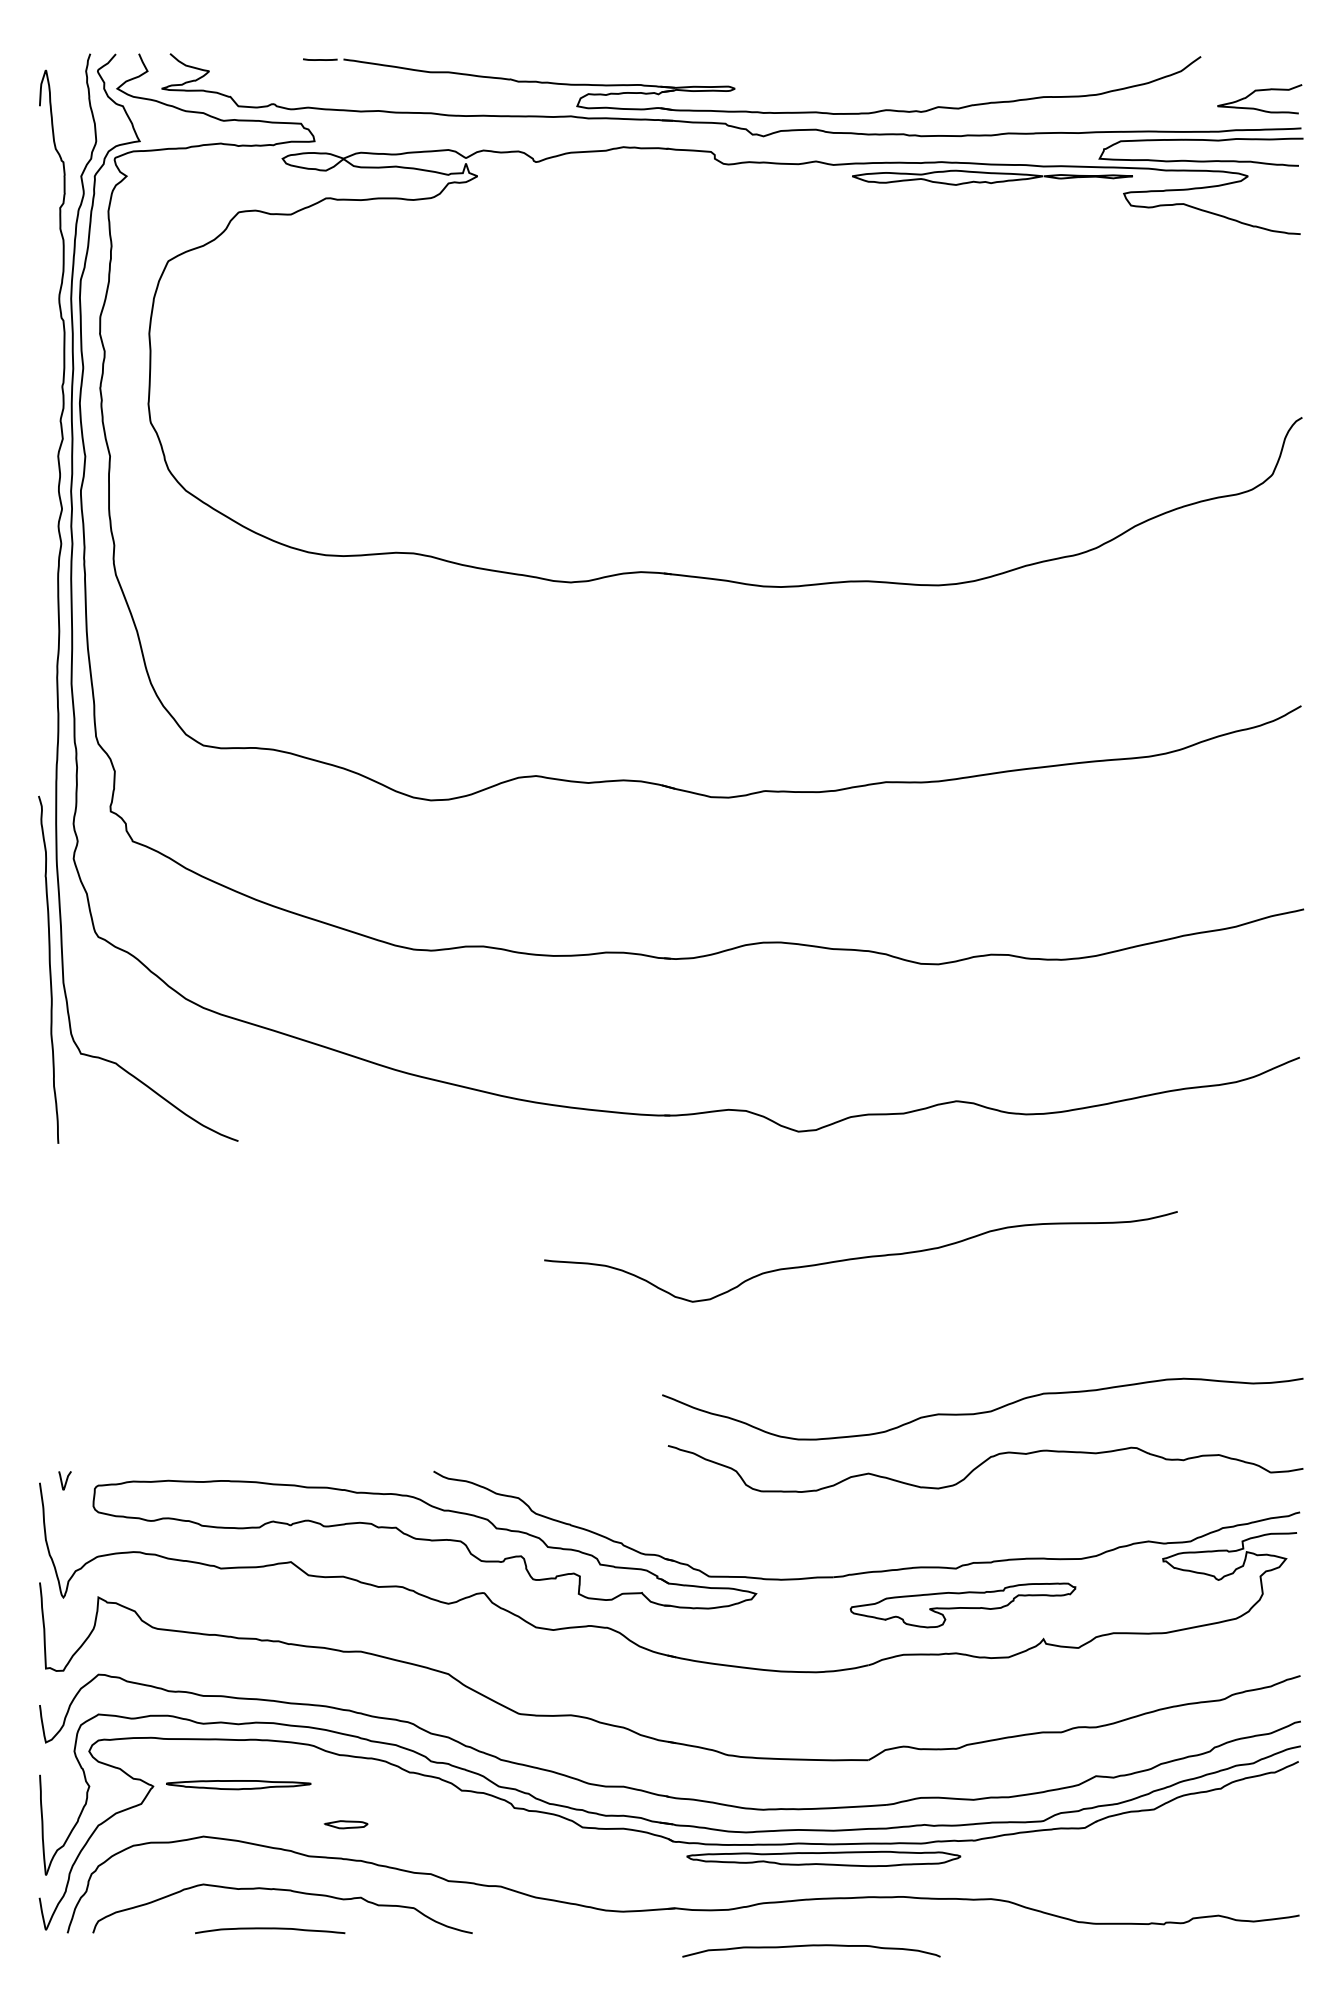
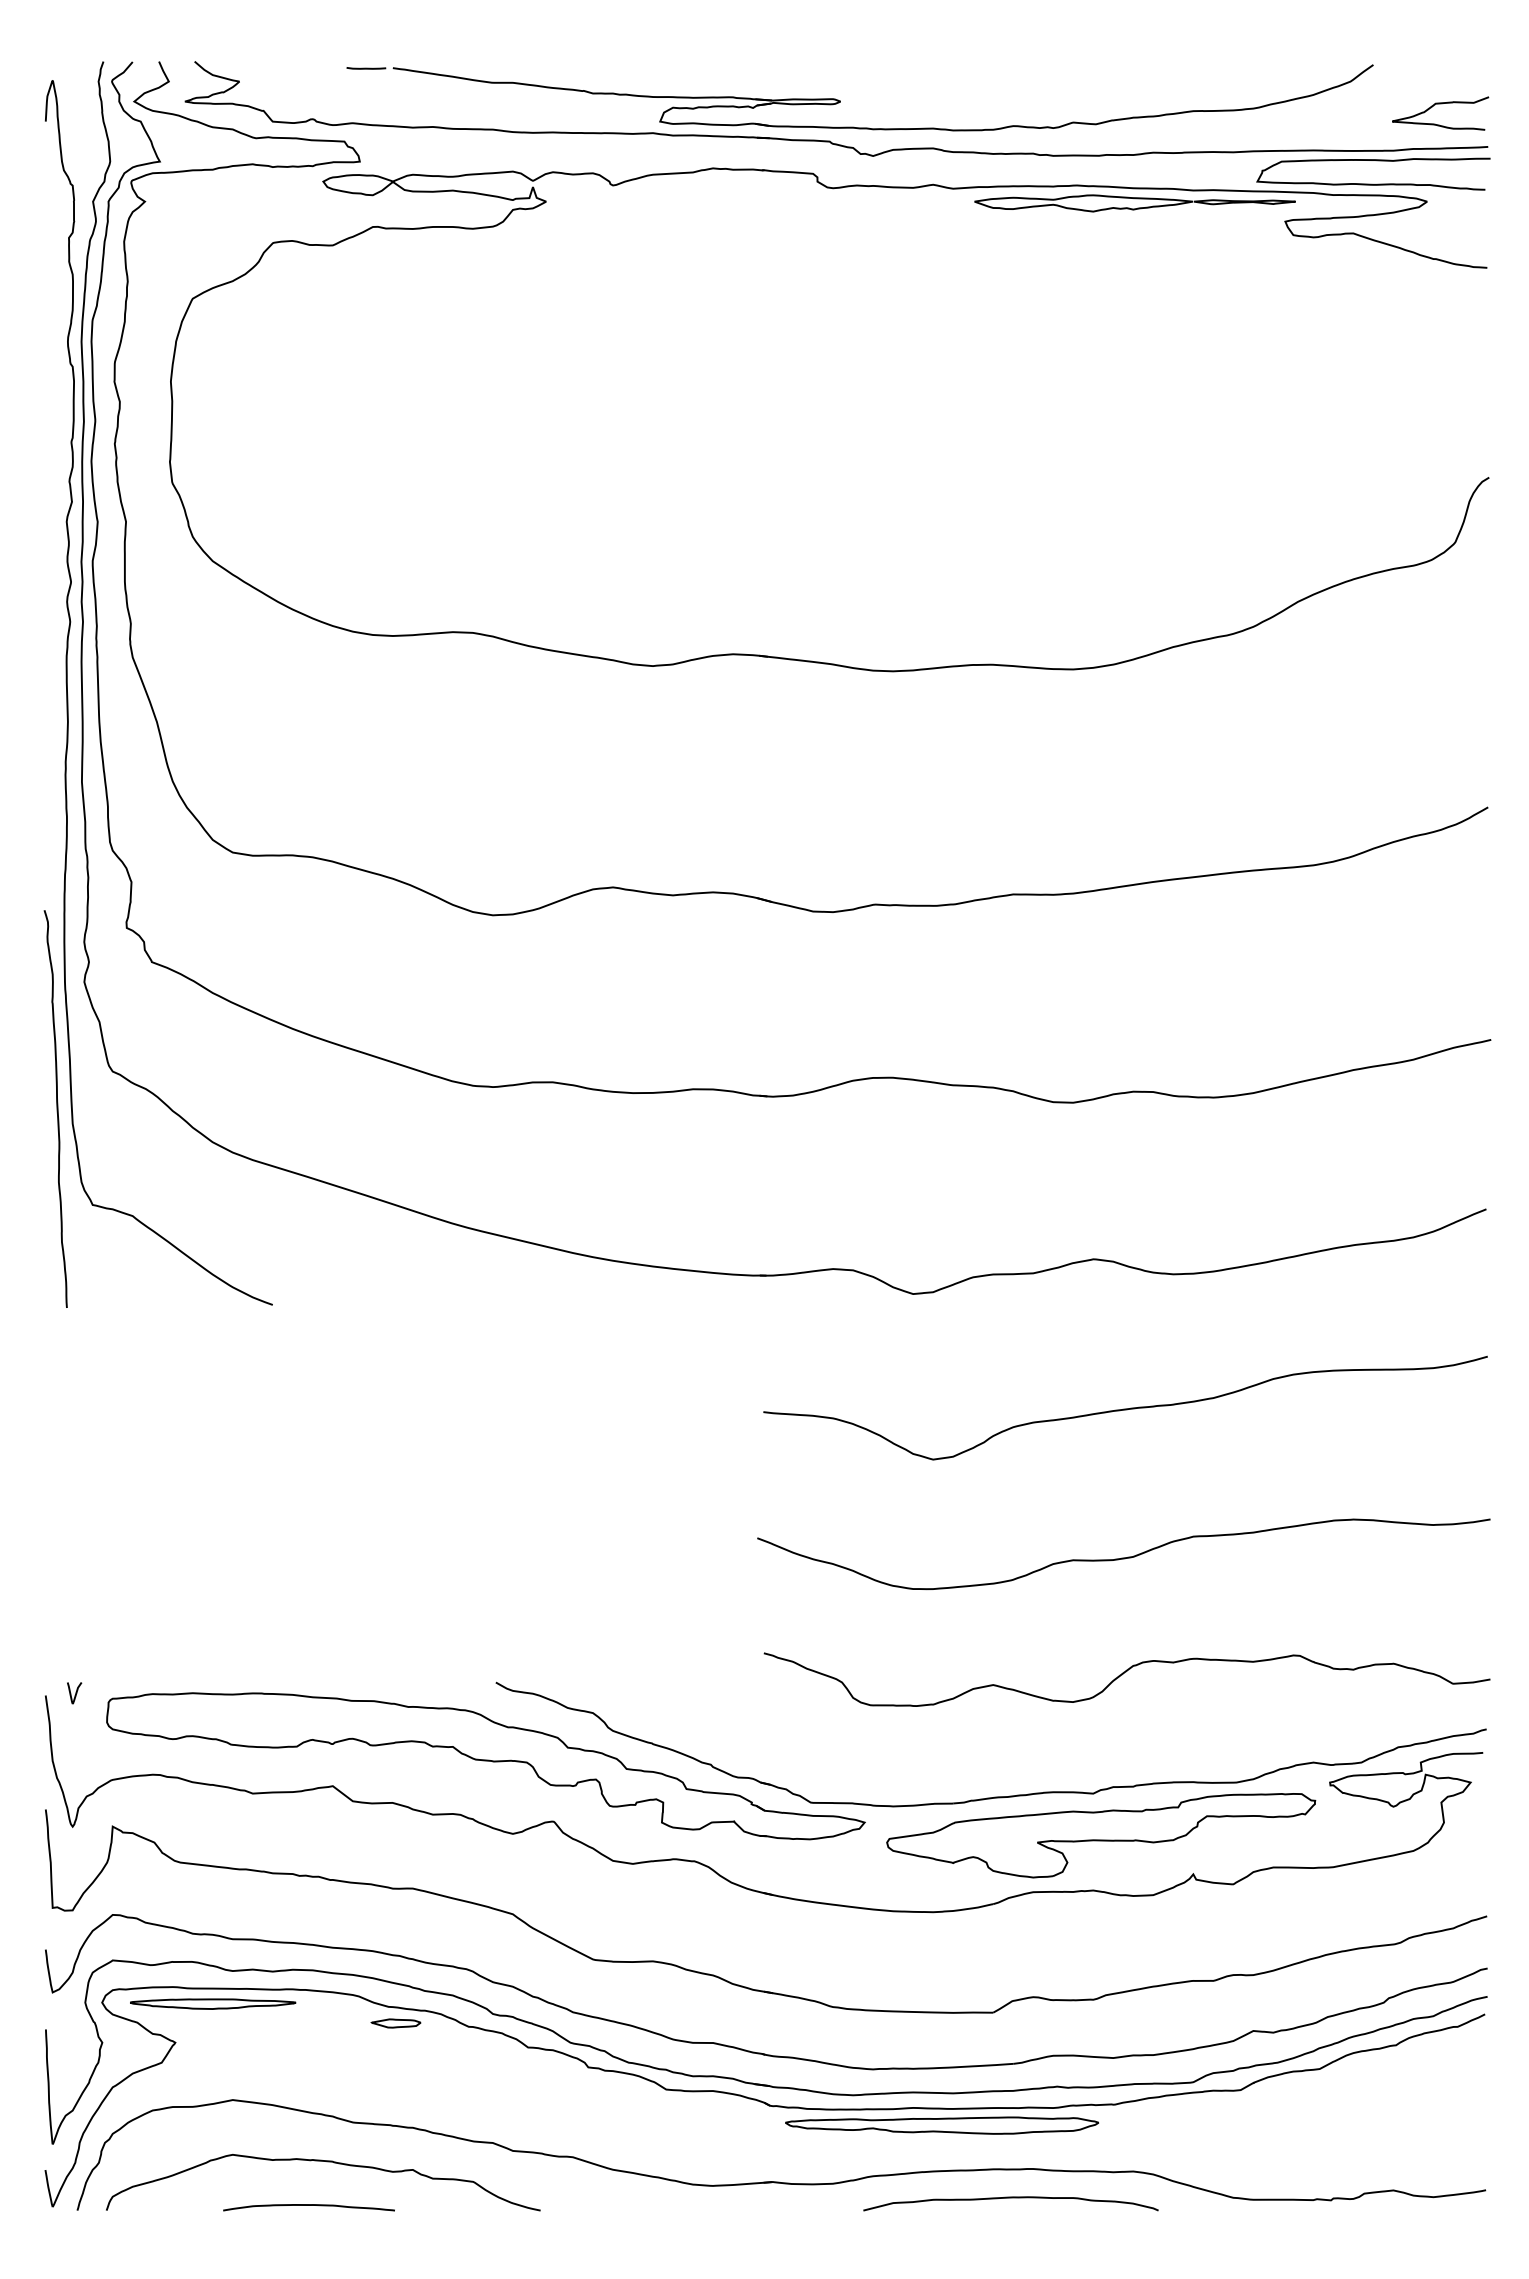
curve: (860, 1257) -> (1125, 1408), moved
curve: (982, 1411) -> (1123, 1557), moved
part: (963, 1605) -> (1101, 1835), size x1.67
part: (239, 1784) -> (213, 2003), moved
part: (345, 1824) -> (395, 2023), moved
curve: (811, 1946) -> (1010, 2198), moved

